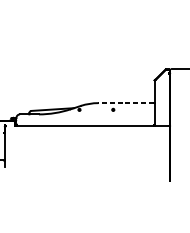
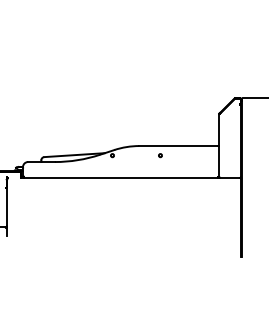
line: (125, 103) -> (177, 146), dashed -> solid

